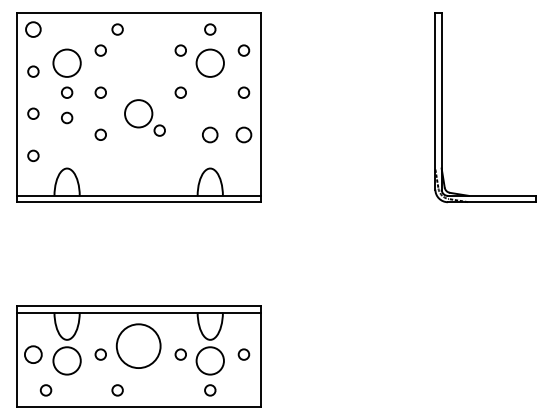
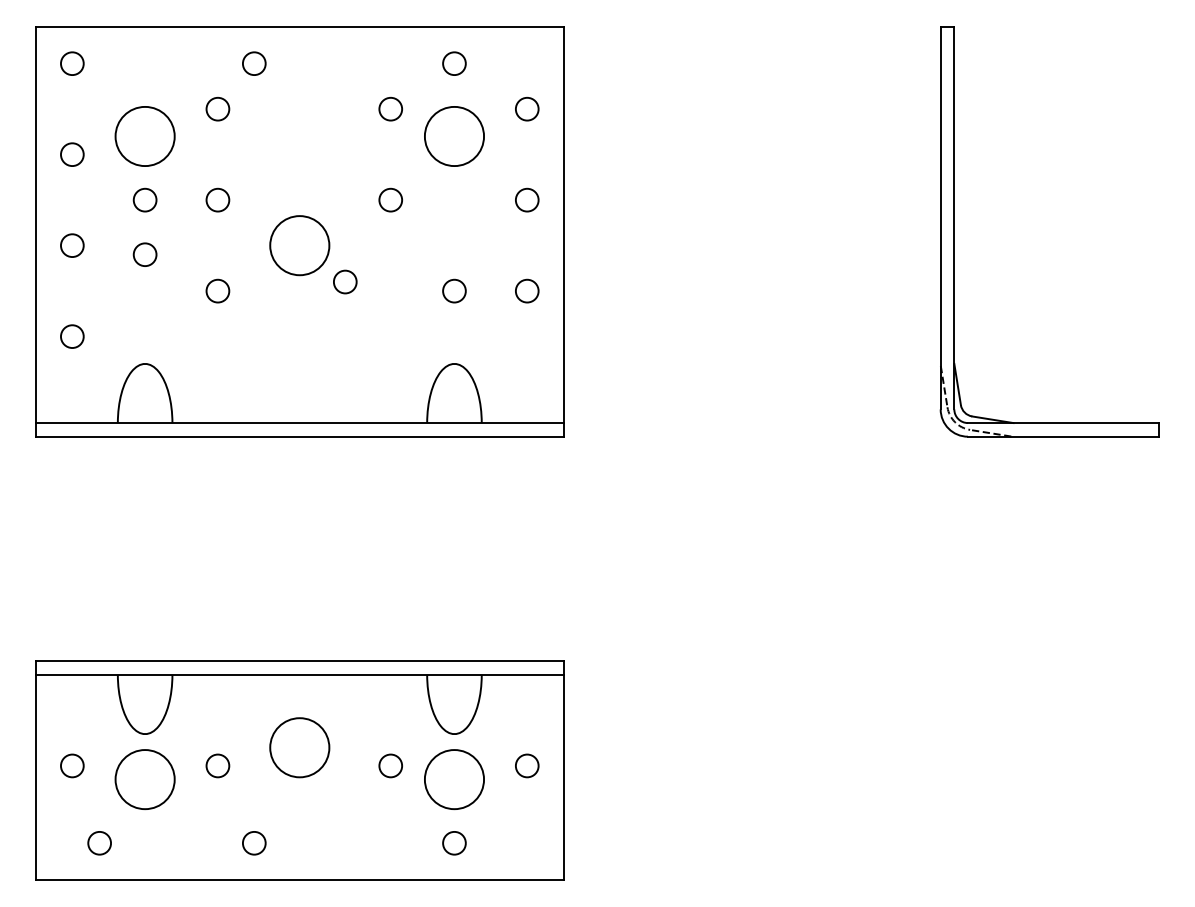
circle: (33, 29) -> (72, 63), size x0.71
circle: (210, 134) -> (454, 290), size x0.71
circle: (243, 134) -> (526, 290), size x0.71
circle: (138, 345) -> (299, 746), size x0.62
circle: (33, 354) -> (72, 765), size x0.62

